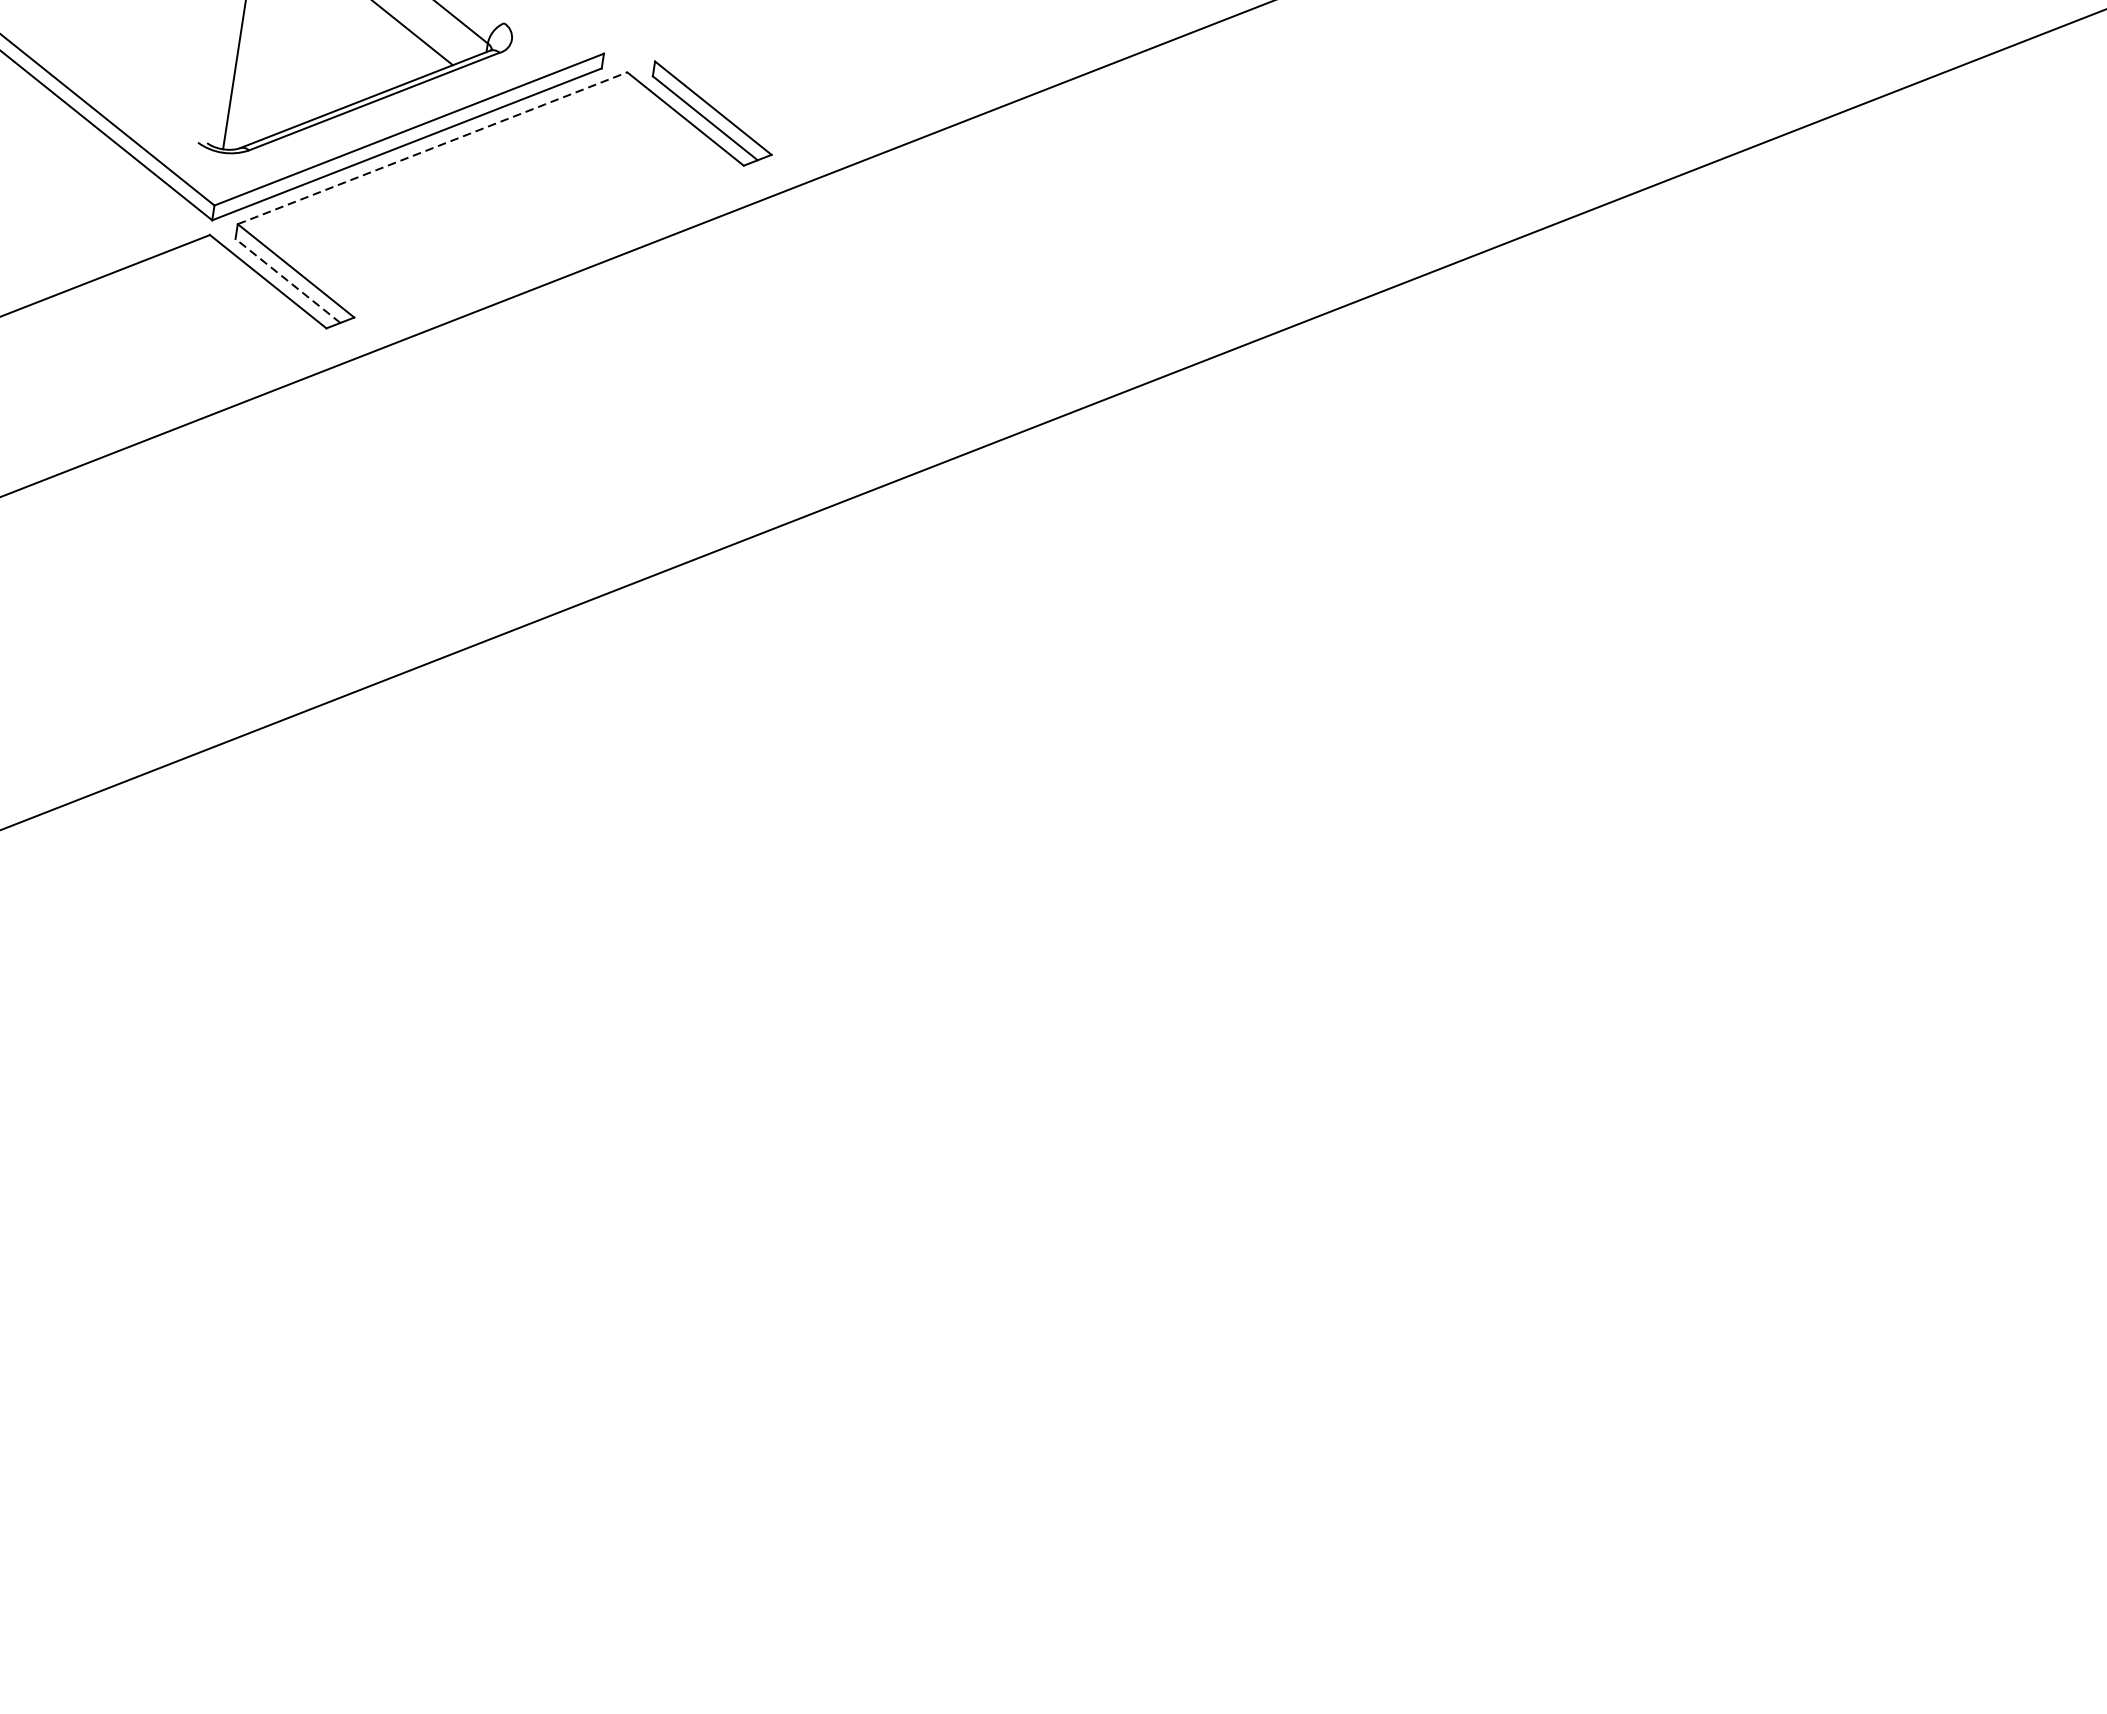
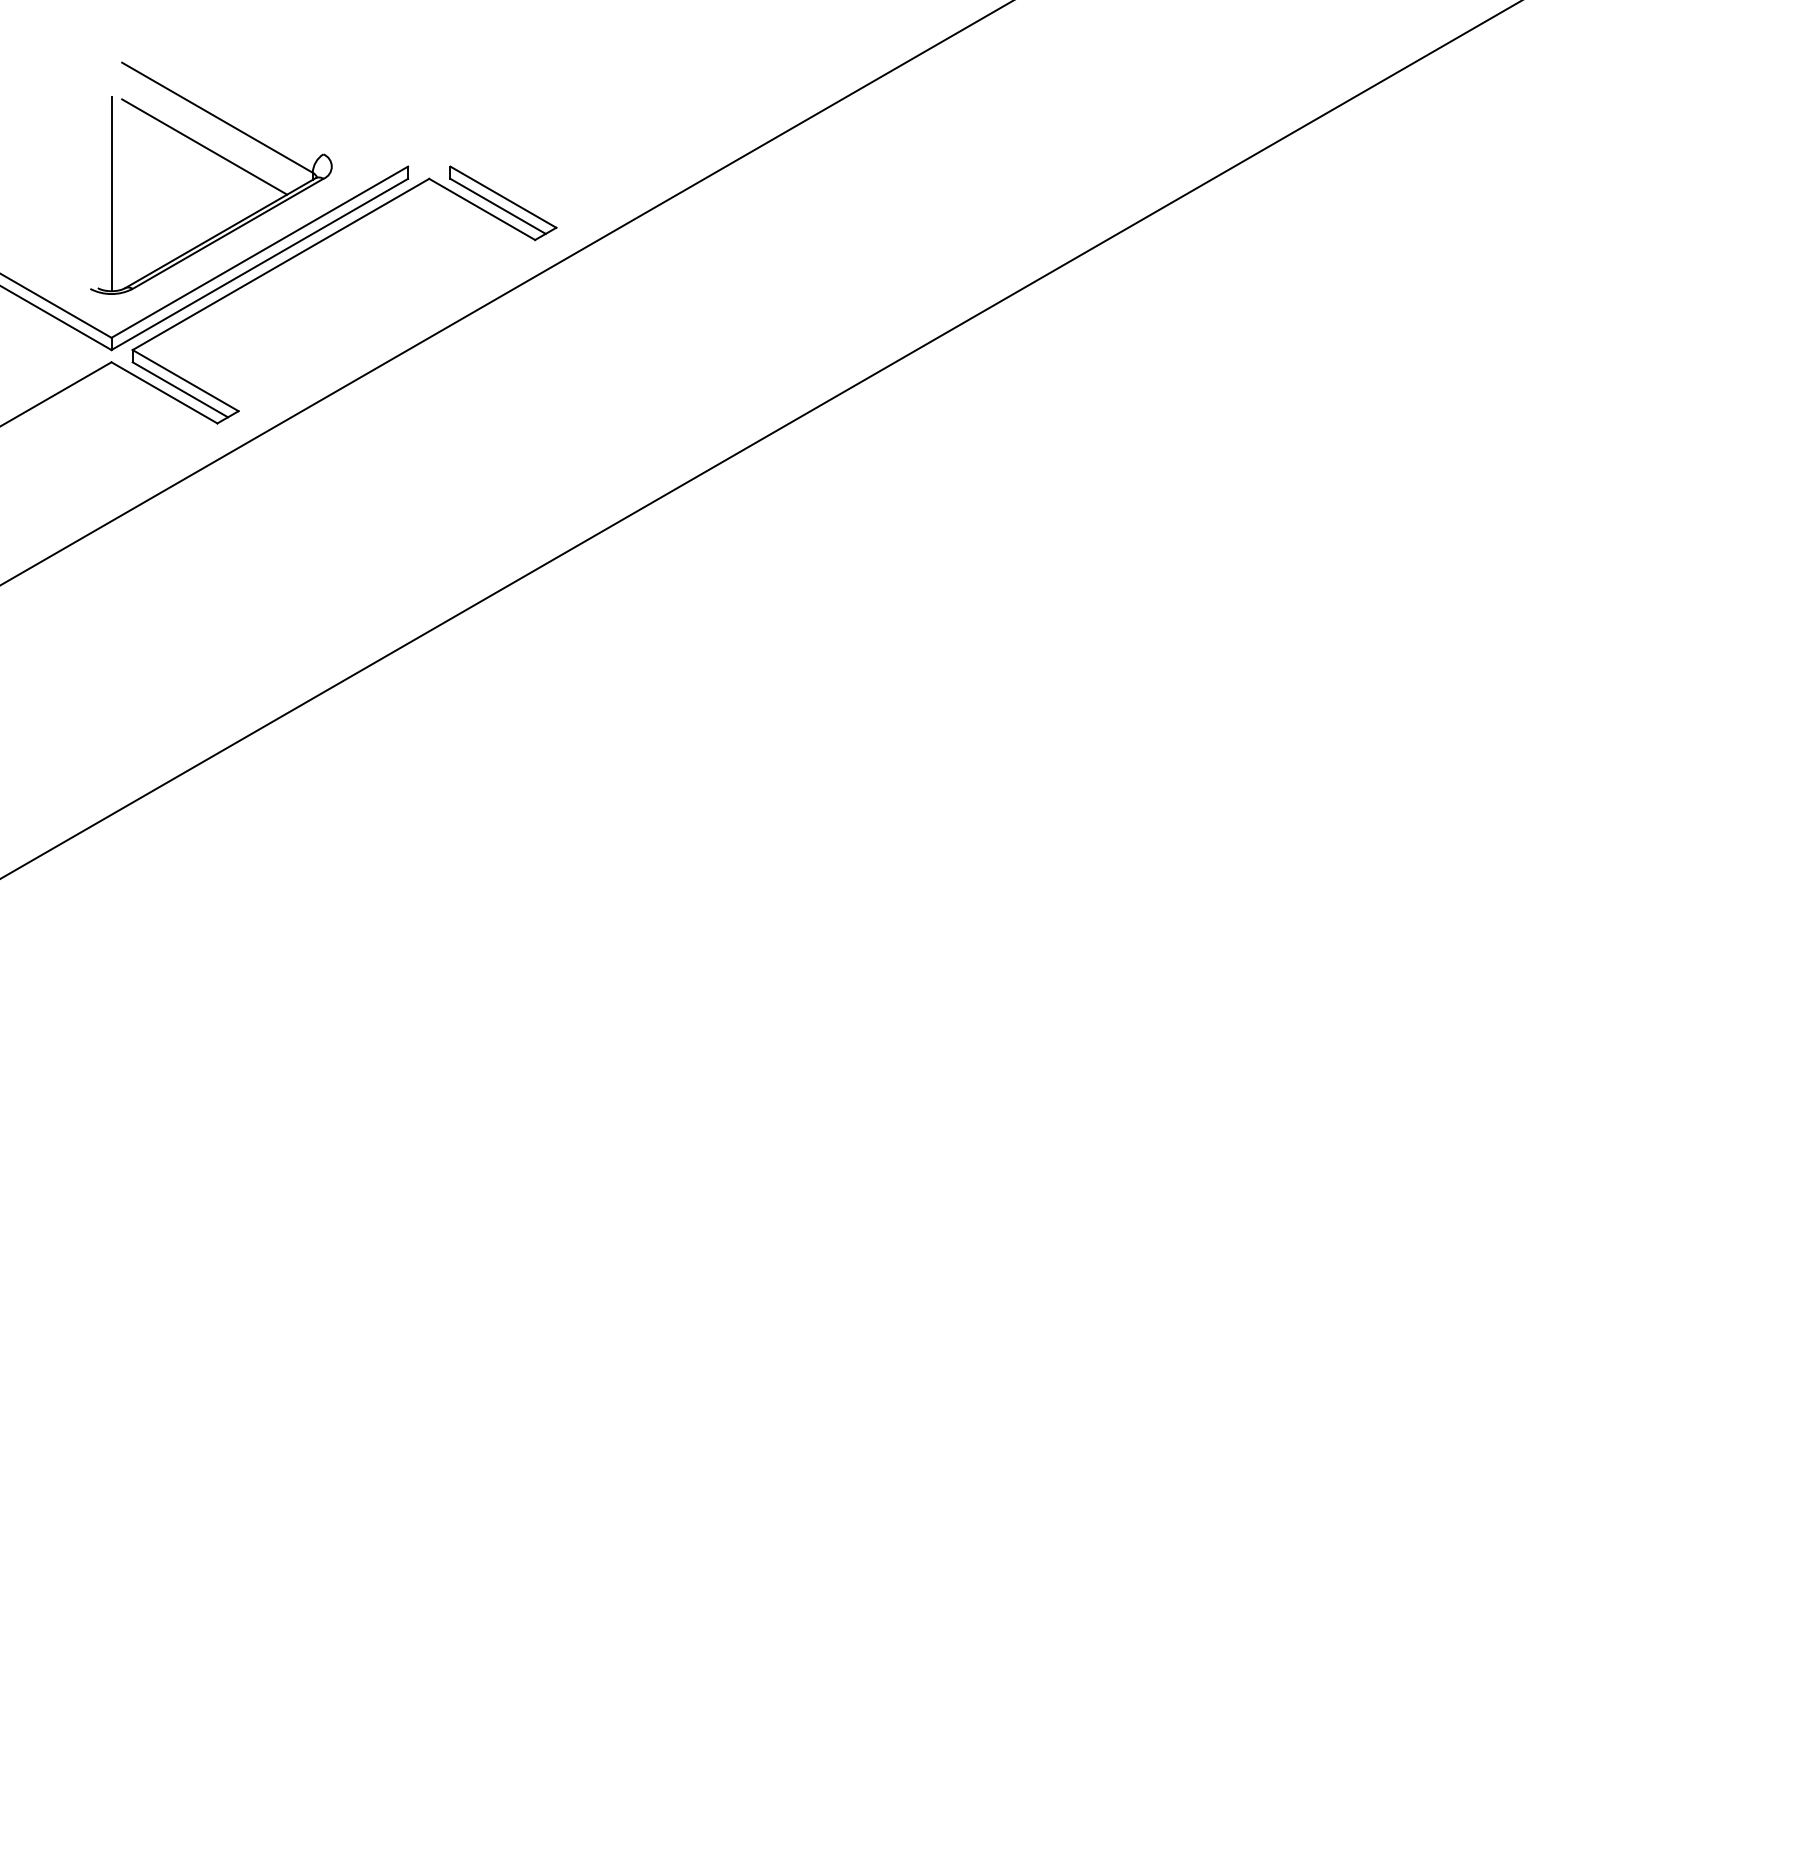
line: (433, 148) -> (281, 264), dashed -> solid
line: (286, 280) -> (179, 389), dashed -> solid

